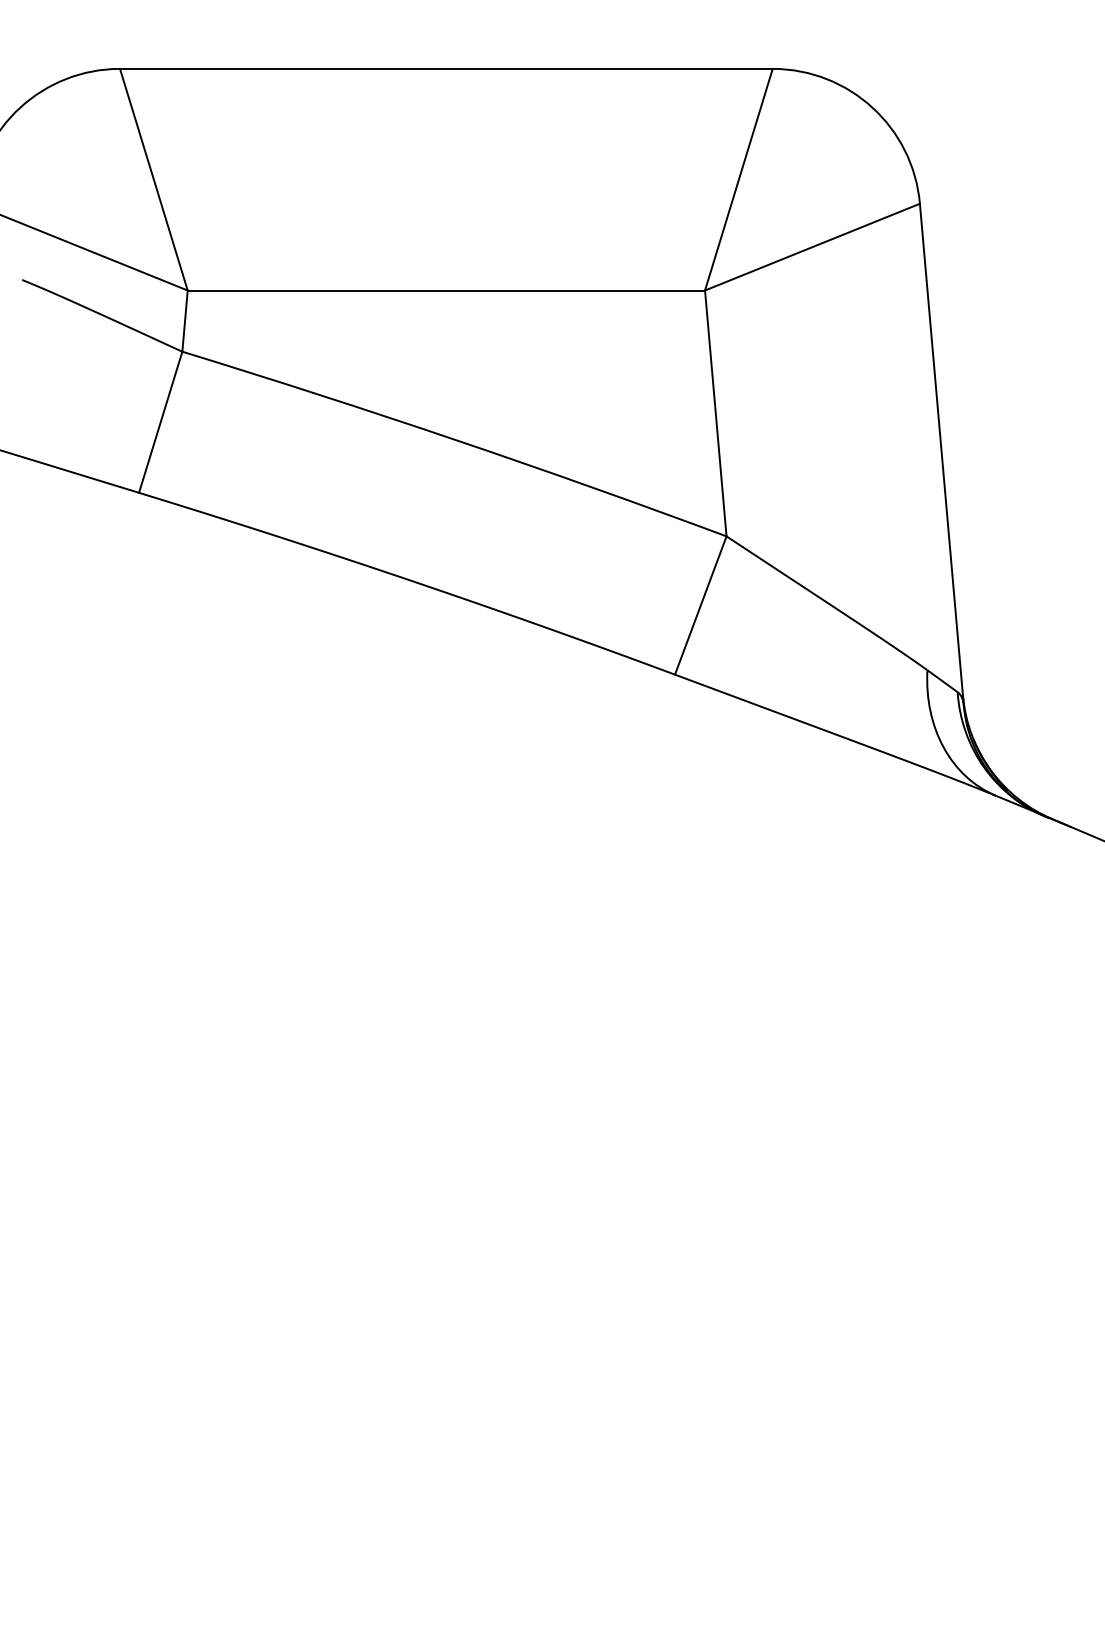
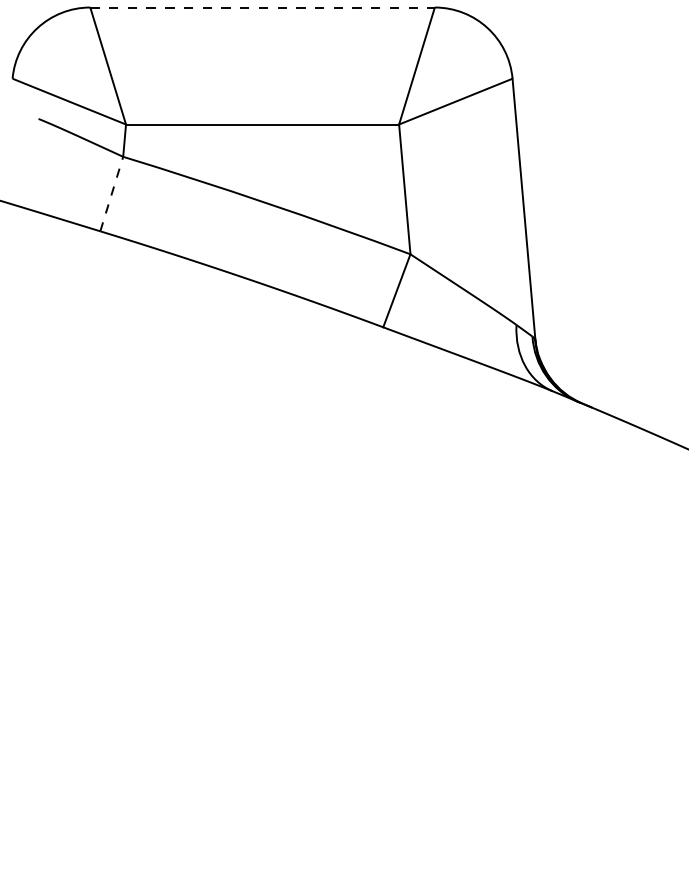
line: (448, 68) -> (263, 7), solid -> dashed
line: (160, 423) -> (111, 194), solid -> dashed

